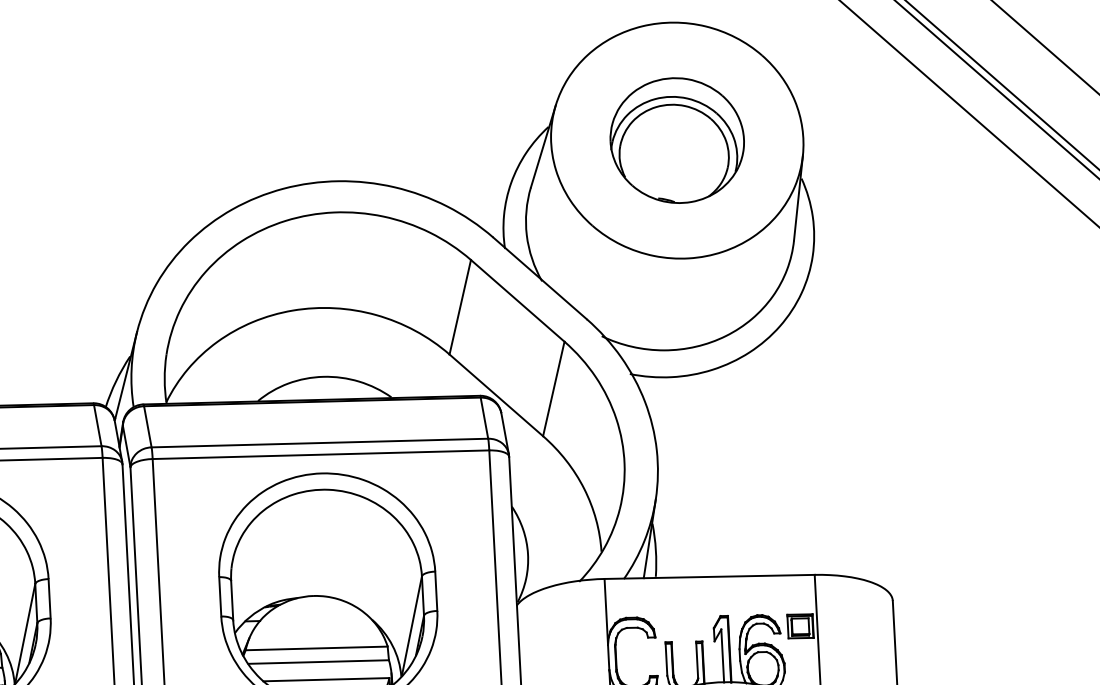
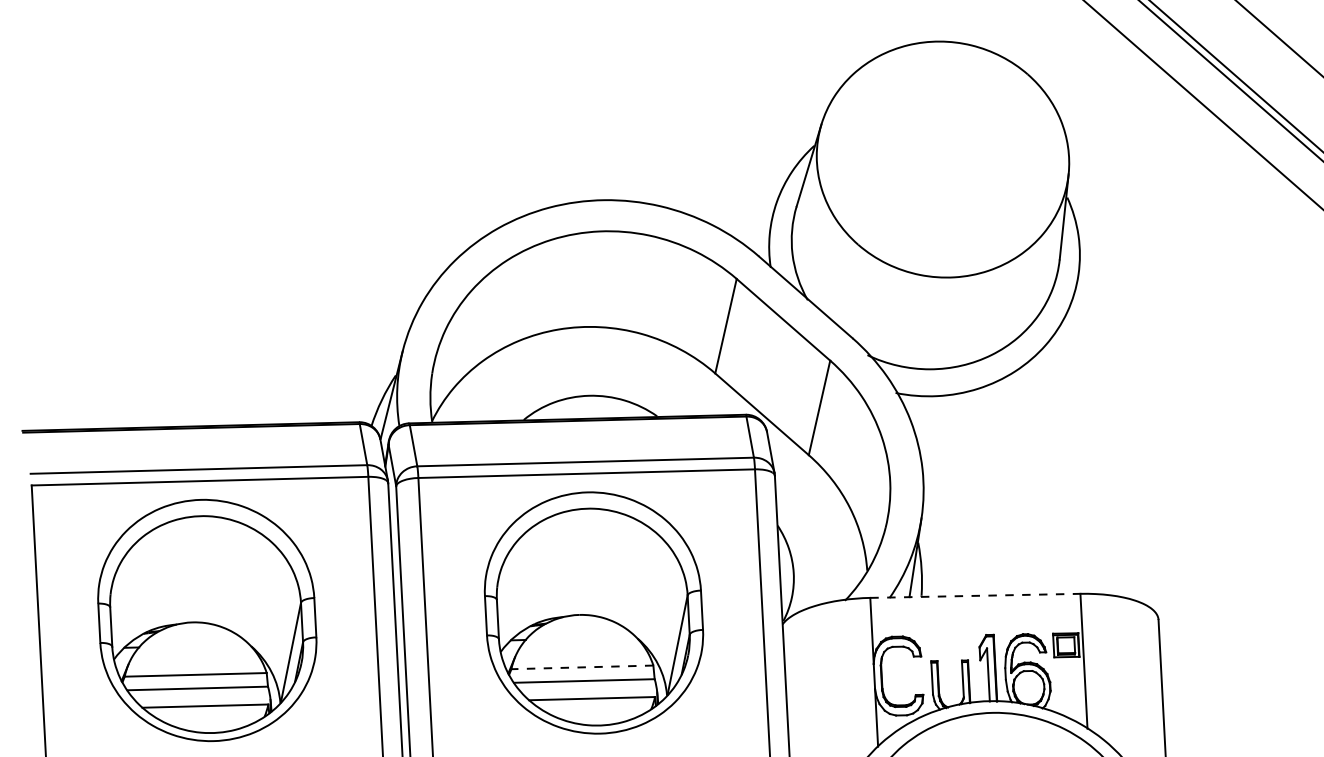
part: (676, 140) -> (942, 159), removed
line: (709, 576) -> (975, 595), solid -> dashed
line: (315, 648) -> (581, 667), solid -> dashed

